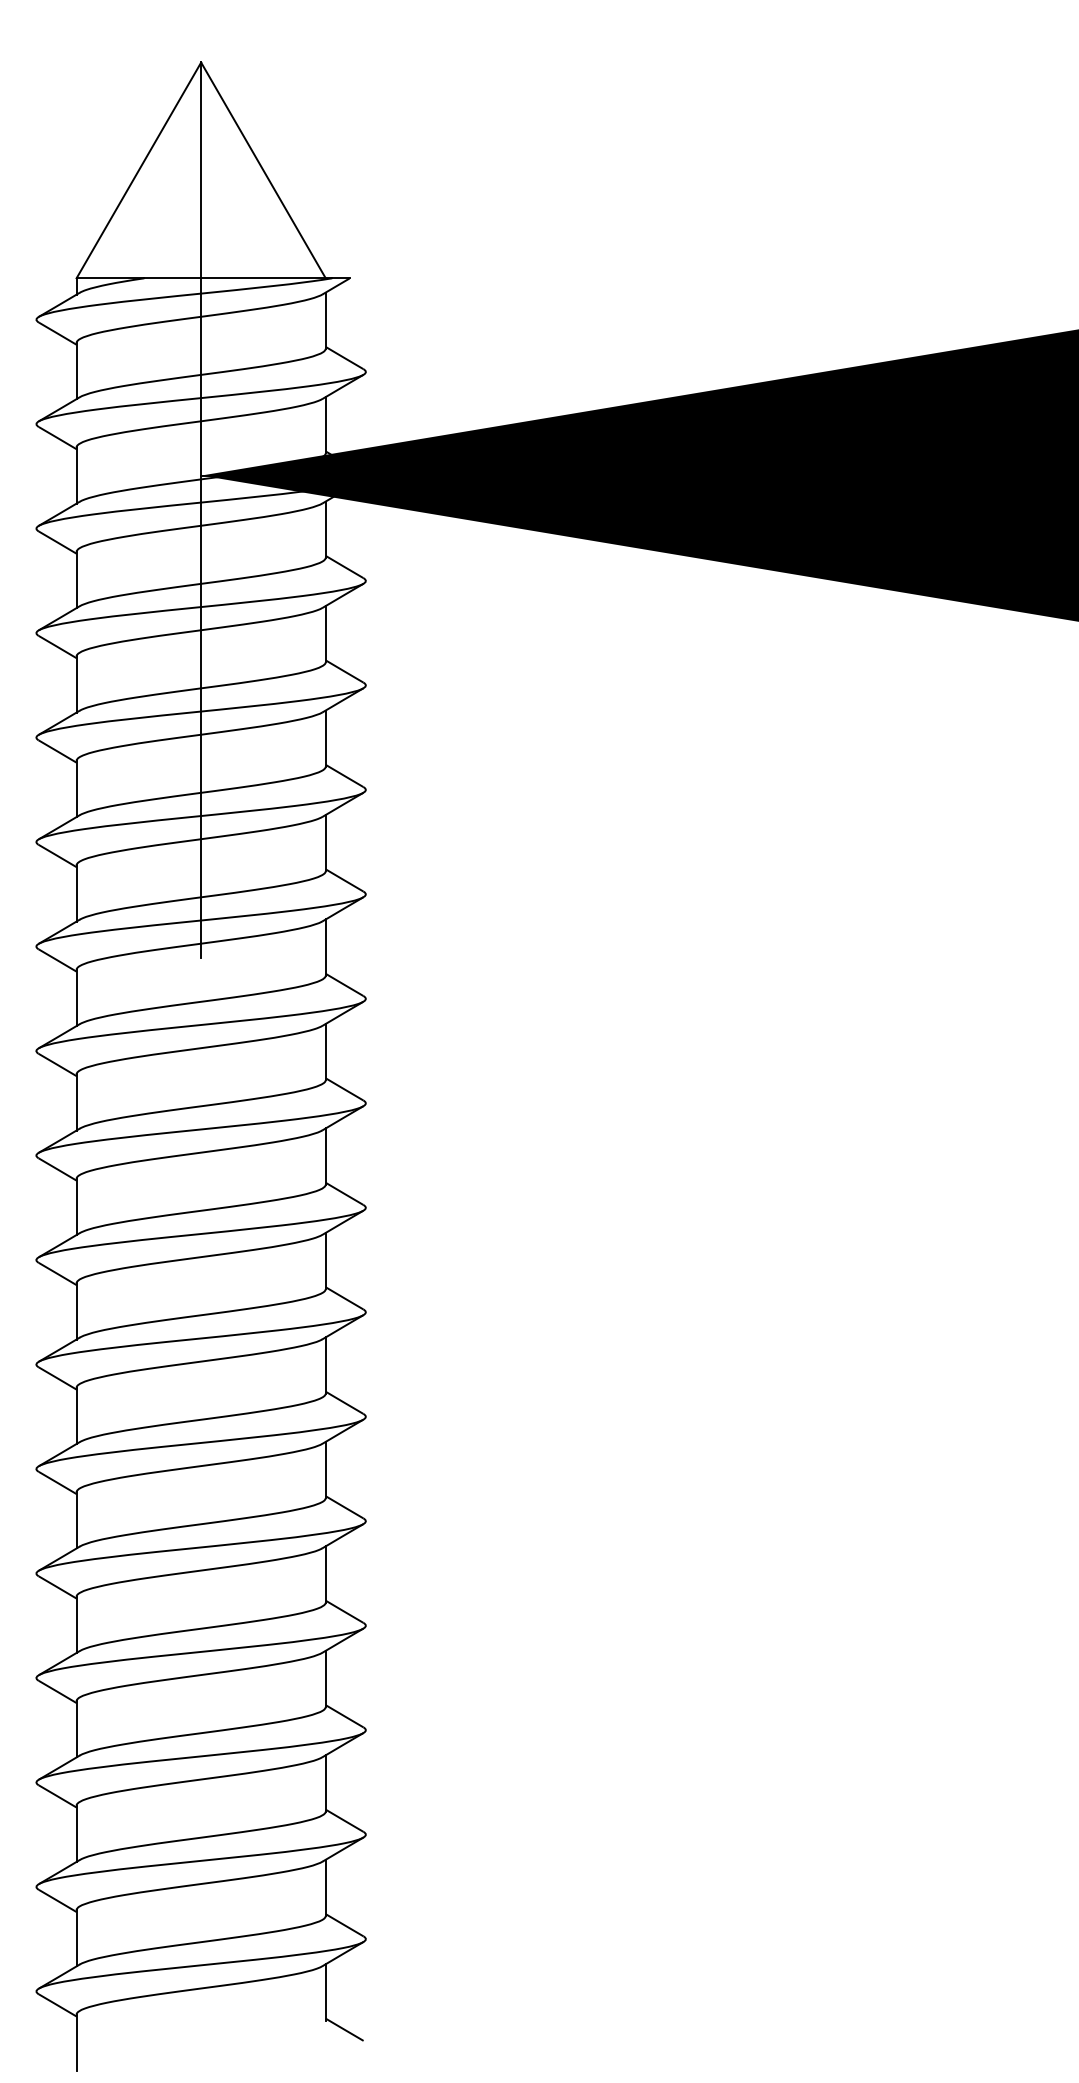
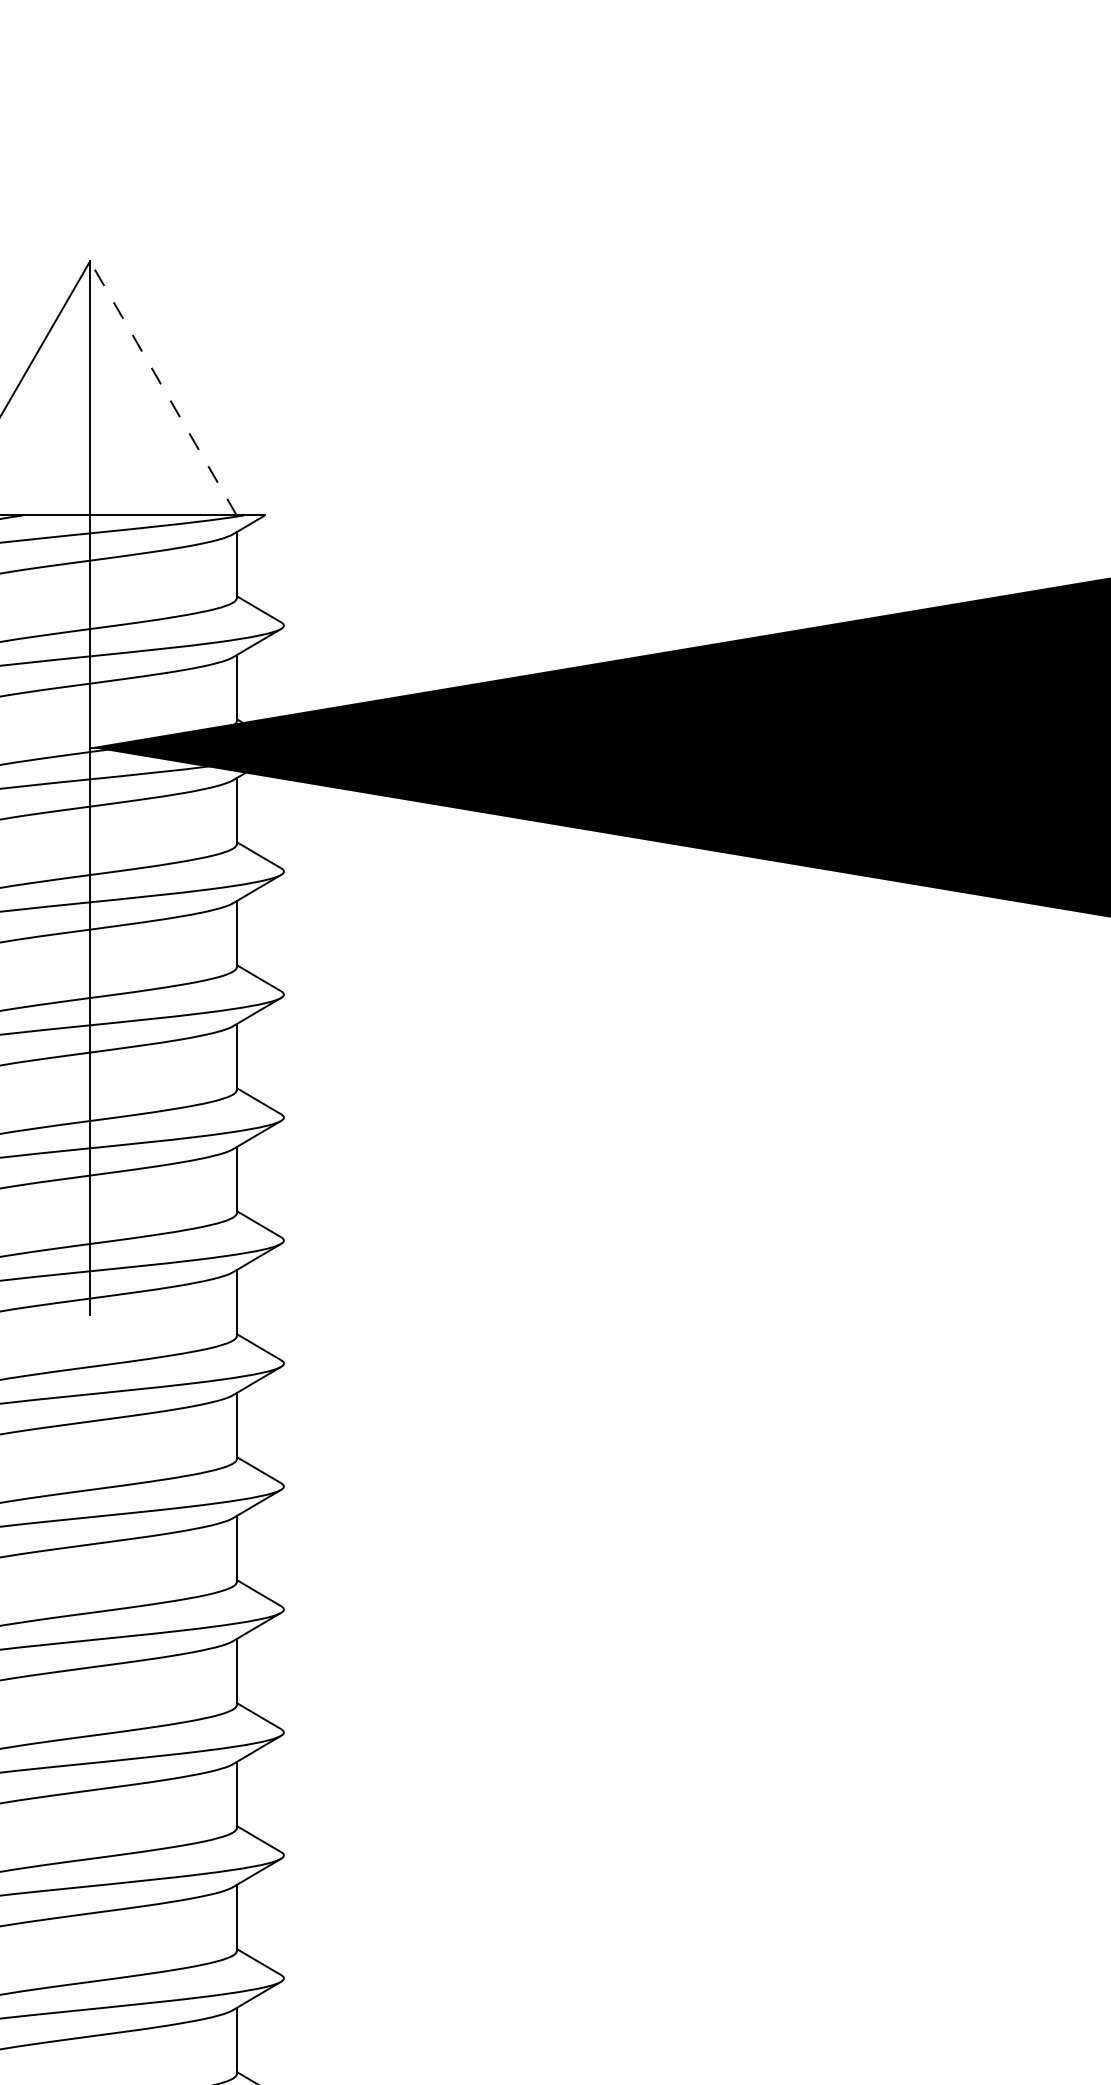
line: (263, 170) -> (163, 388), solid -> dashed

